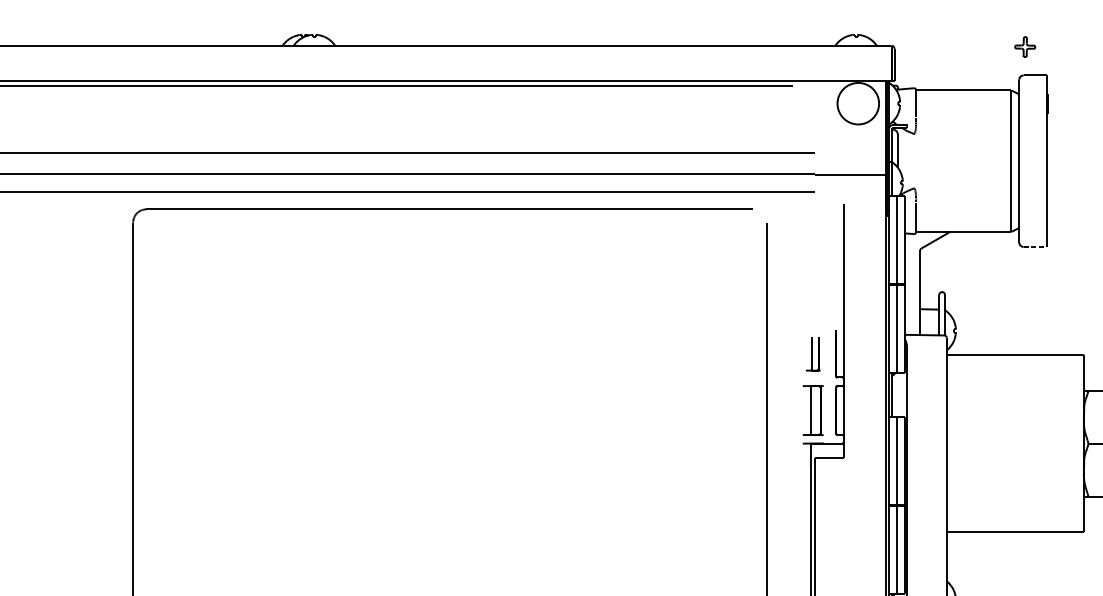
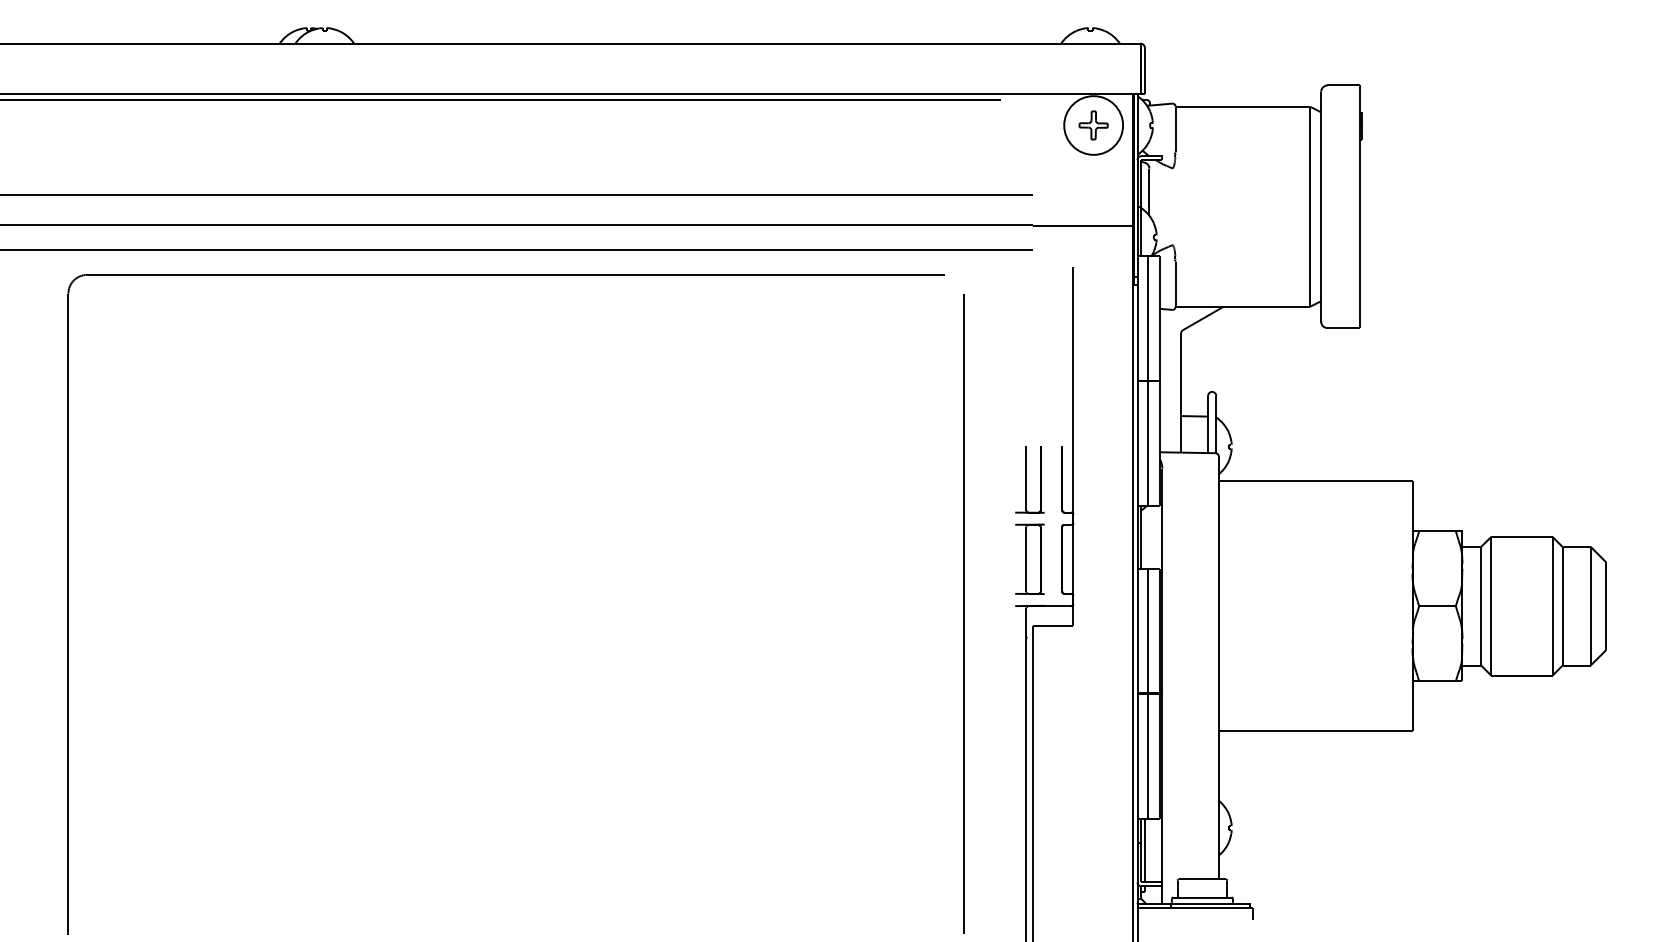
part: (1025, 47) -> (1093, 125), moved
line: (1035, 247) -> (1344, 328), dashed -> solid
part: (812, 354) -> (1029, 479), size x1.43

